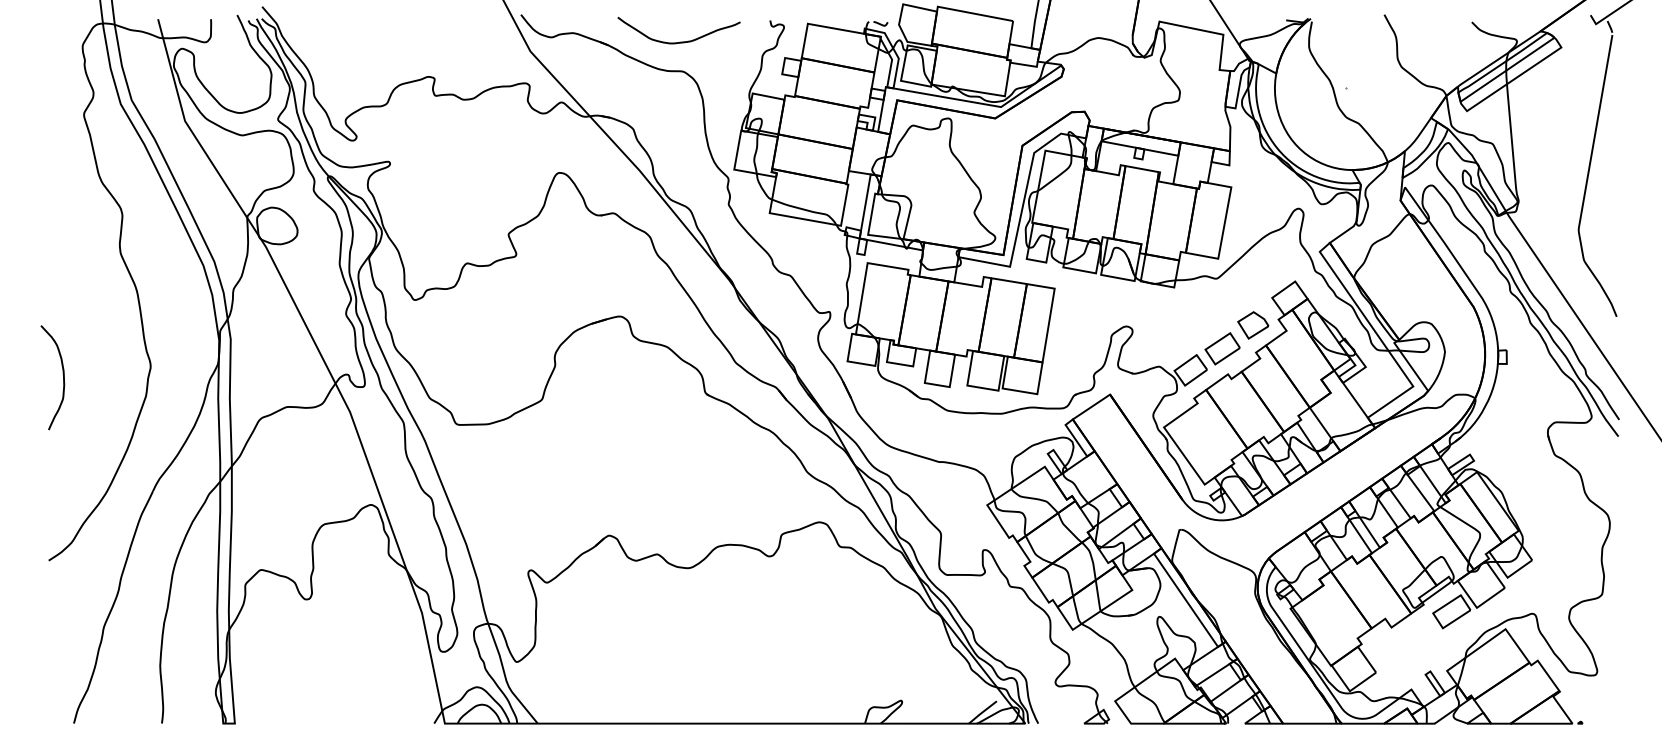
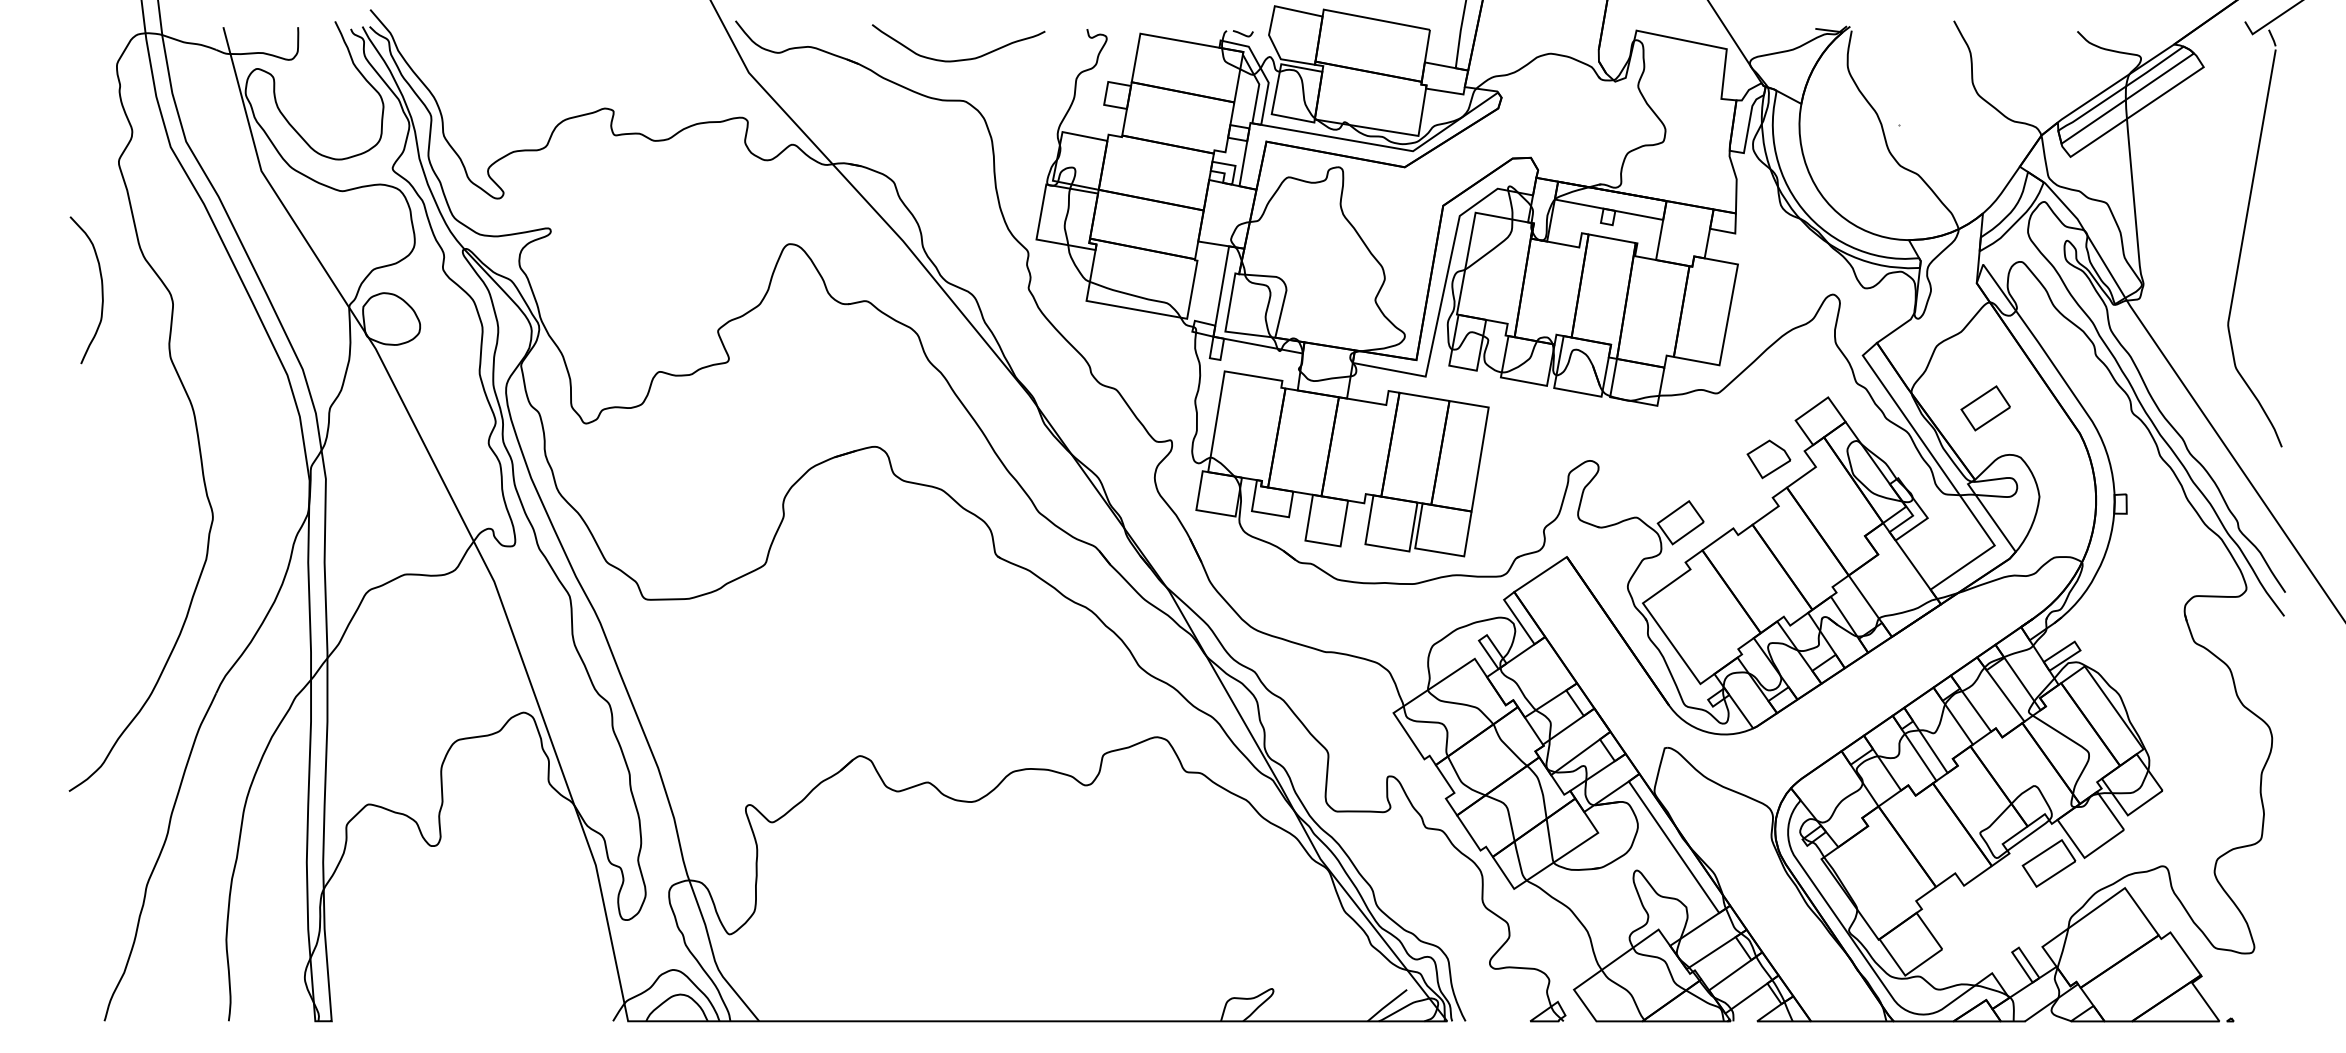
part: (1222, 348) -> (1985, 408), moved
curve: (63, 377) -> (101, 290), moved

